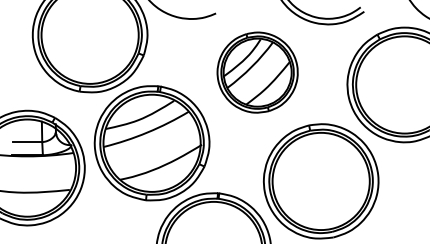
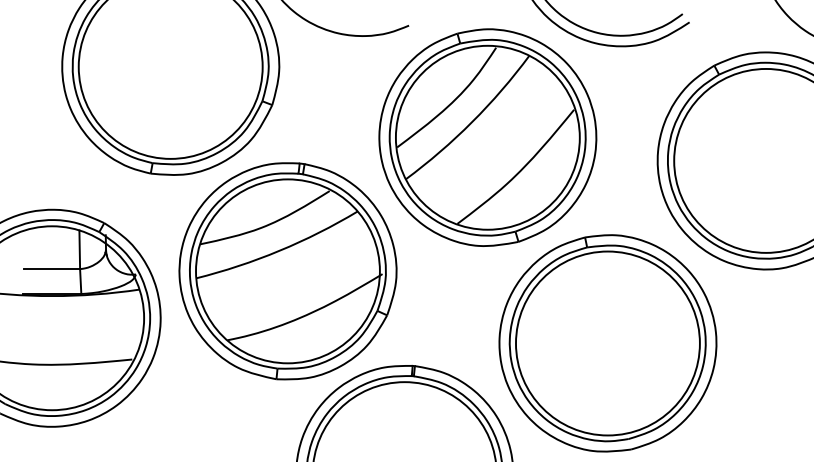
part: (257, 72) -> (487, 137), size x1.43

